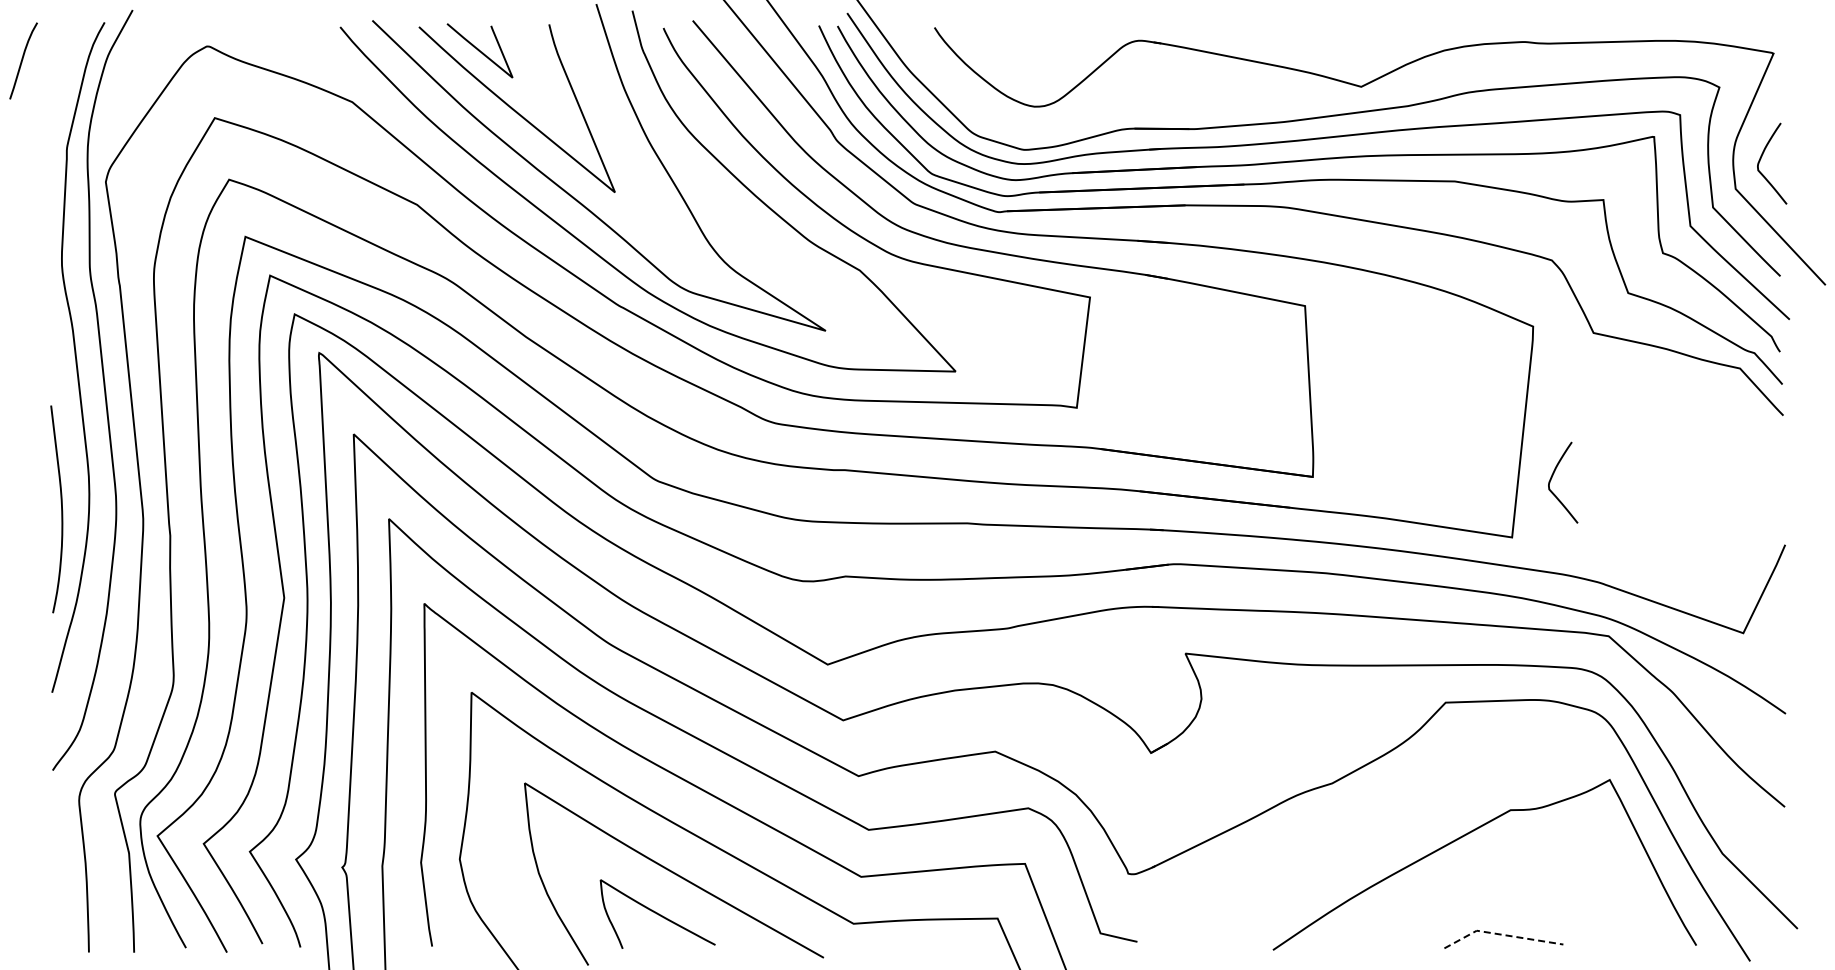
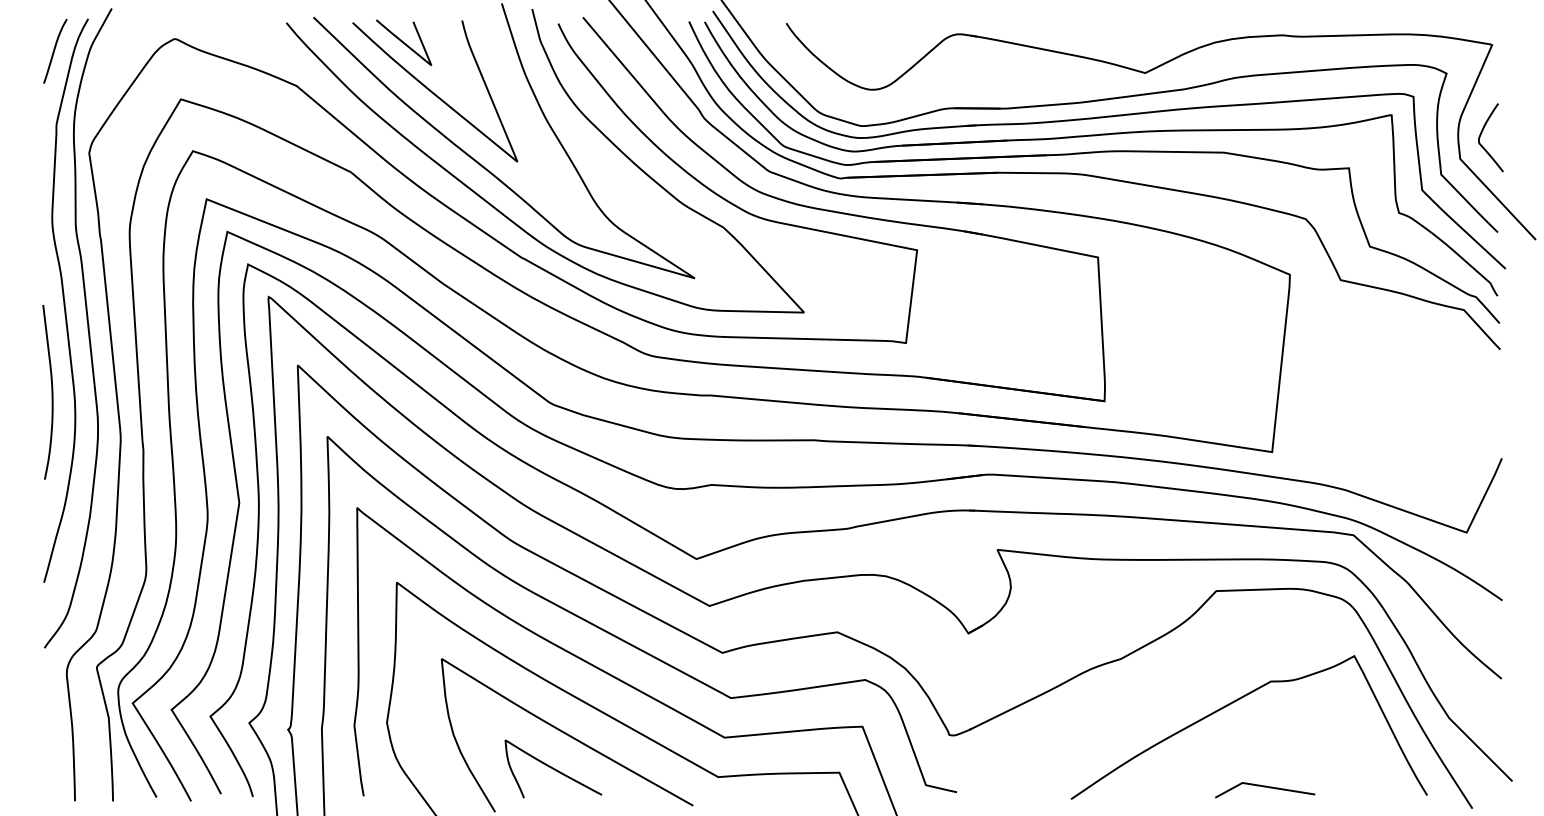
curve: (23, 59) -> (55, 50), moved
curve: (1552, 478) -> (1306, 402), removed
curve: (61, 509) -> (51, 392), moved
line: (1501, 934) -> (1263, 786), dashed -> solid

